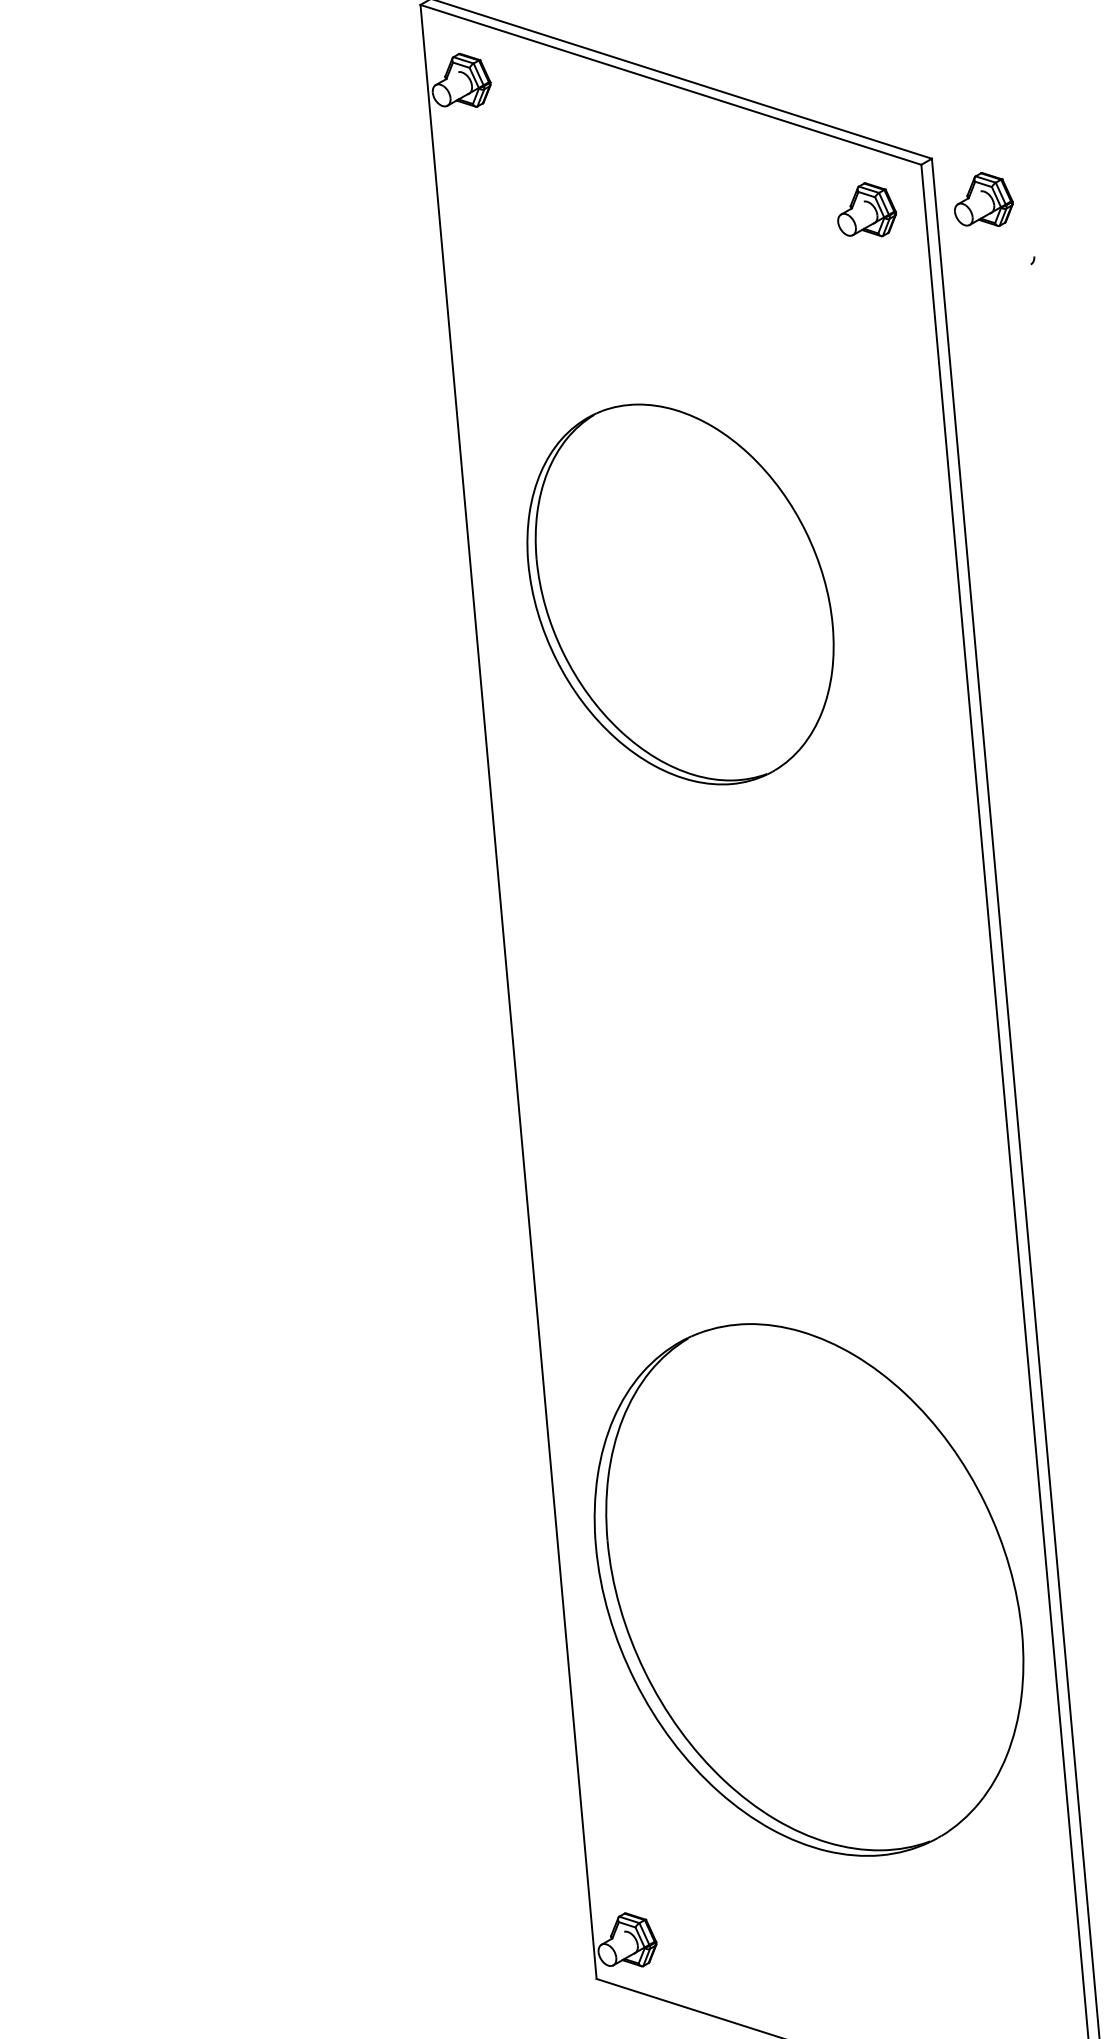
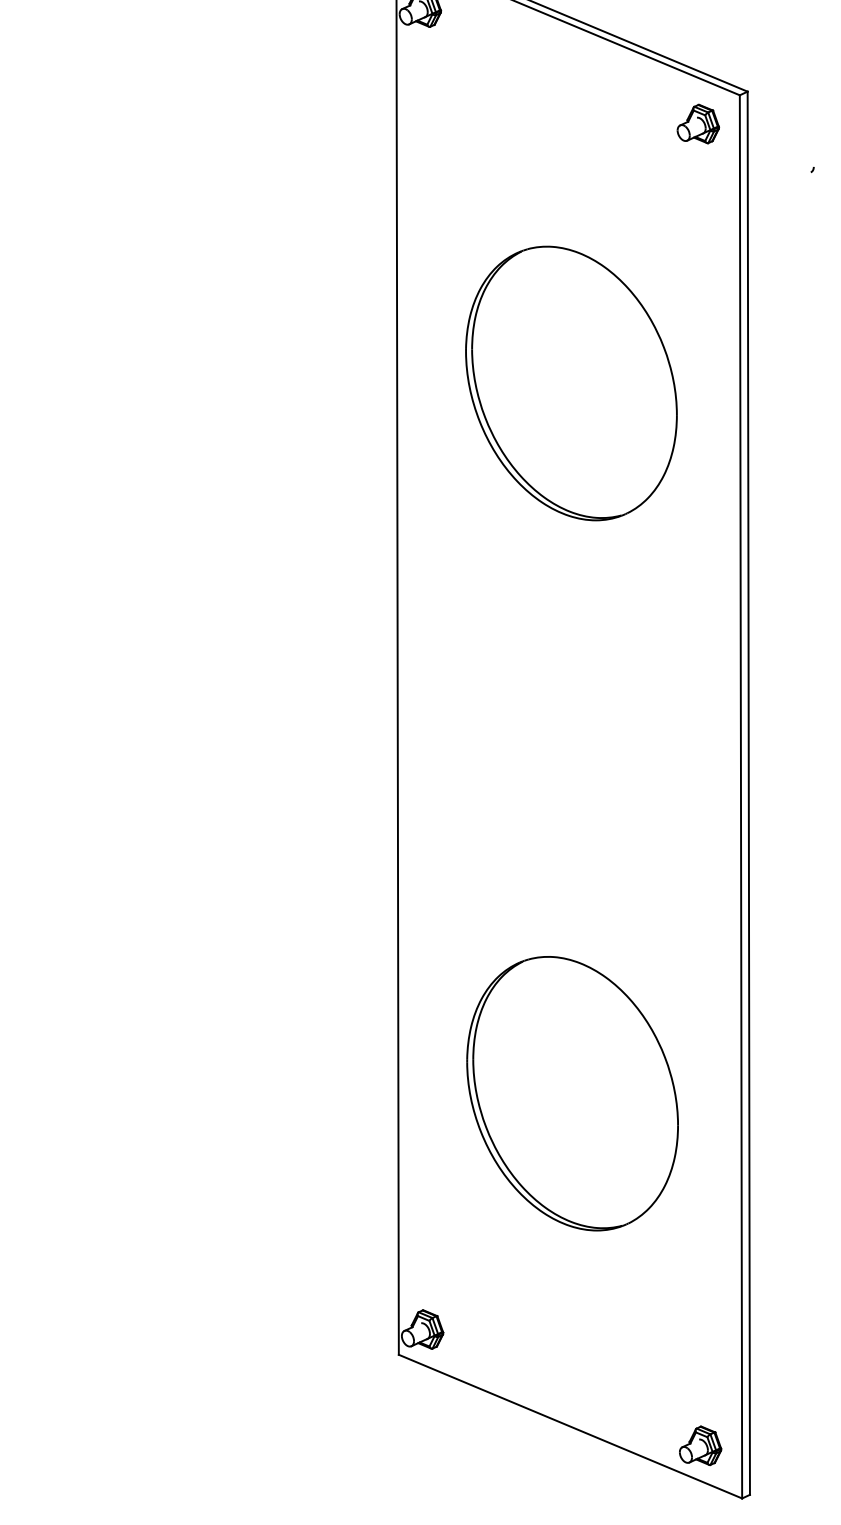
part: (982, 199) -> (780, 123), removed
part: (680, 594) -> (571, 383), moved
part: (808, 1589) -> (572, 1093), size x0.71

